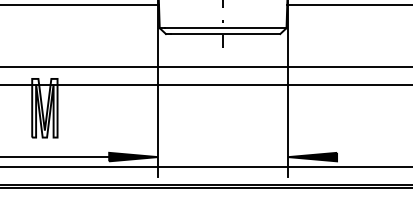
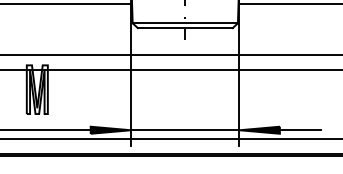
line: (223, 157) -> (185, 130), added
line: (360, 157) -> (299, 130), added

